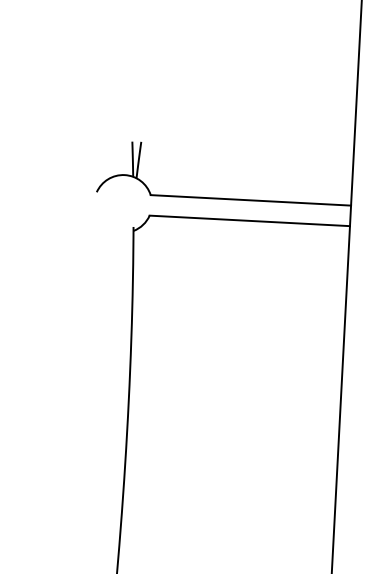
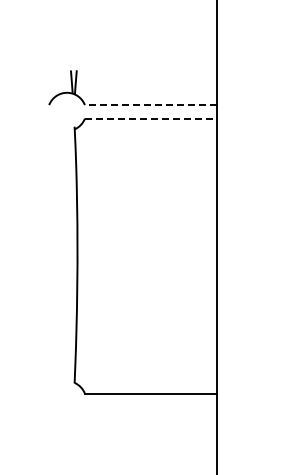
line: (249, 200) -> (150, 105), solid -> dashed
line: (250, 220) -> (151, 118), solid -> dashed

